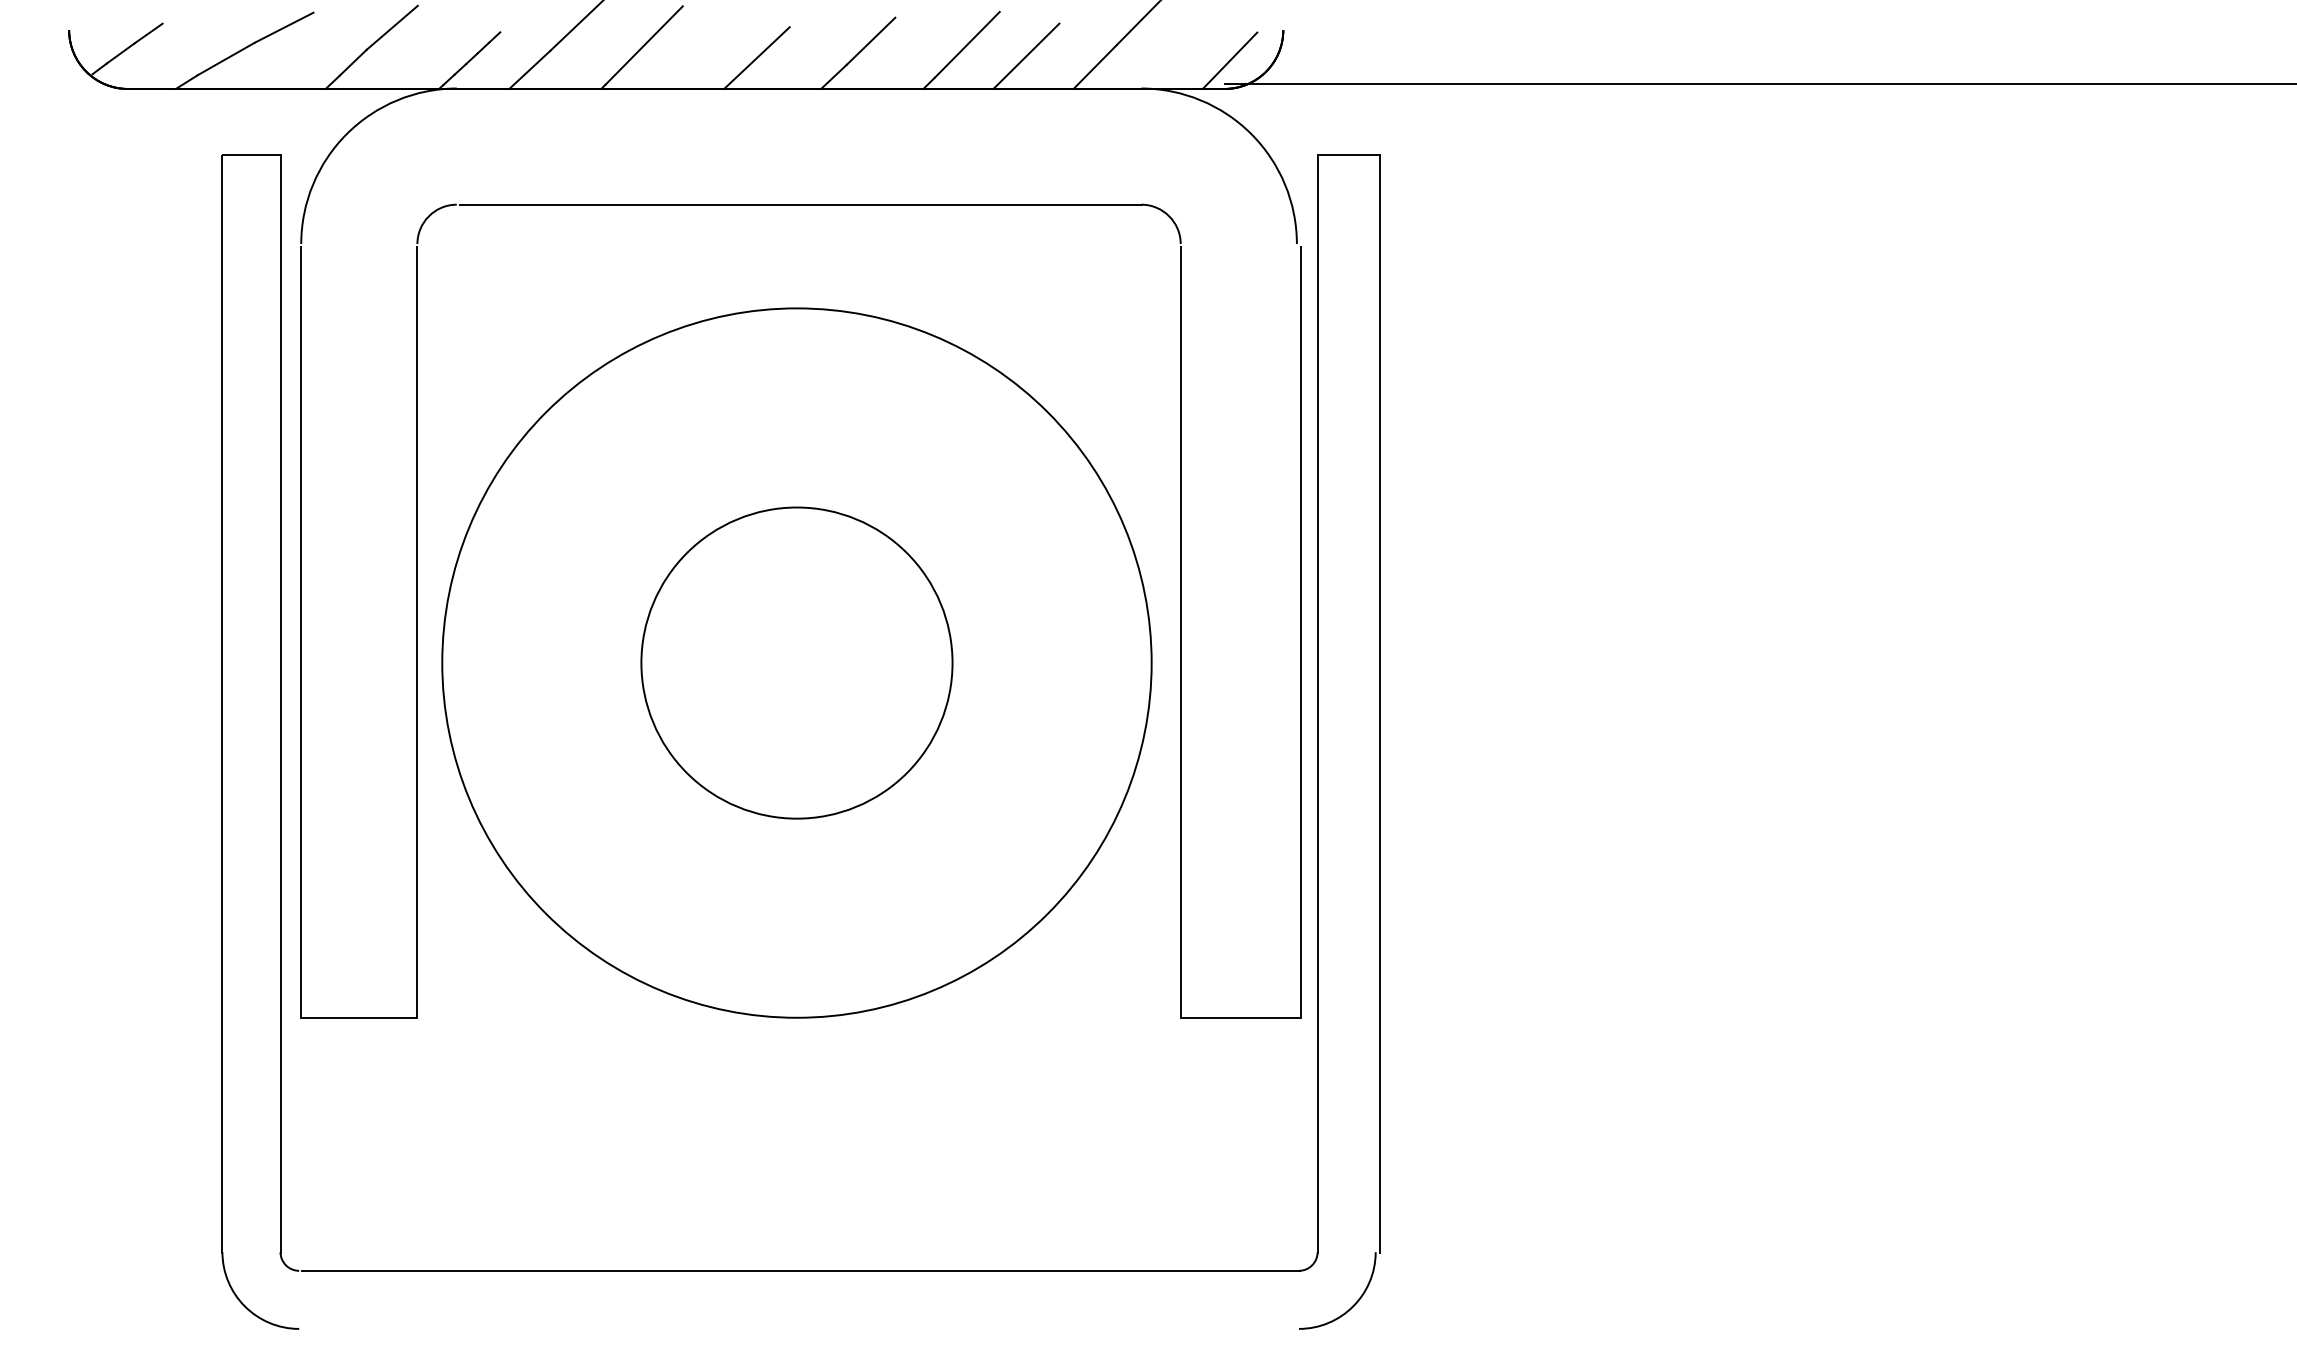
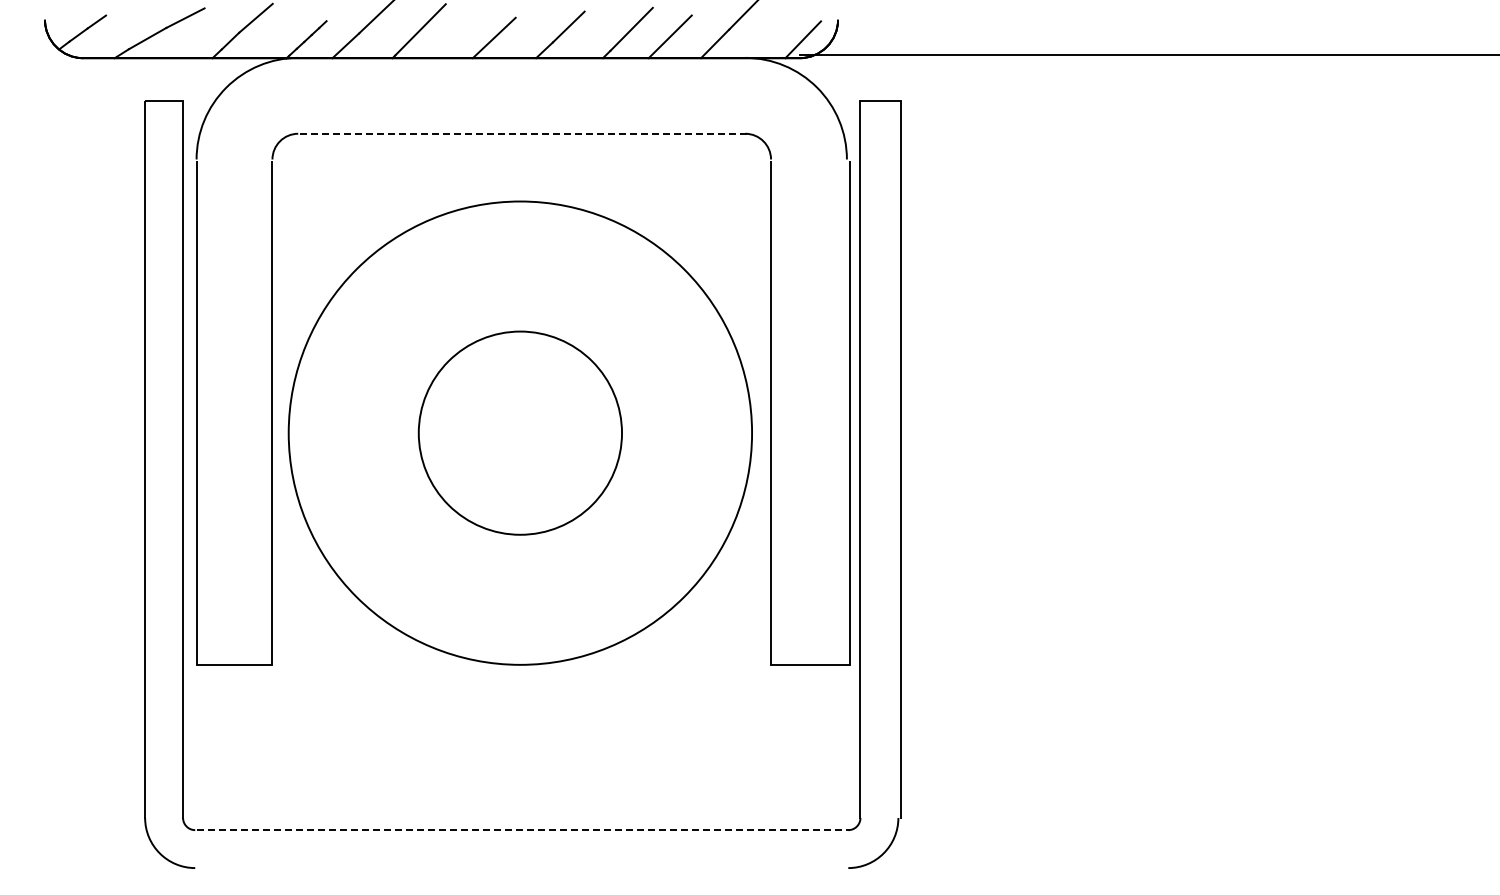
line: (801, 204) -> (523, 133), solid -> dashed
line: (801, 1271) -> (523, 830), solid -> dashed

